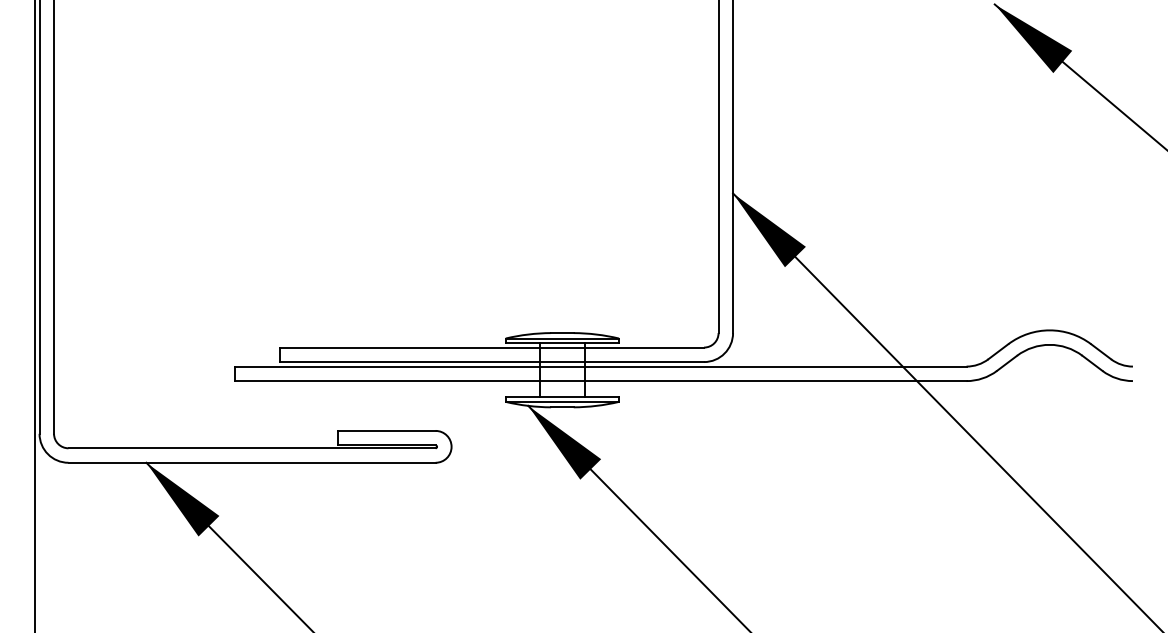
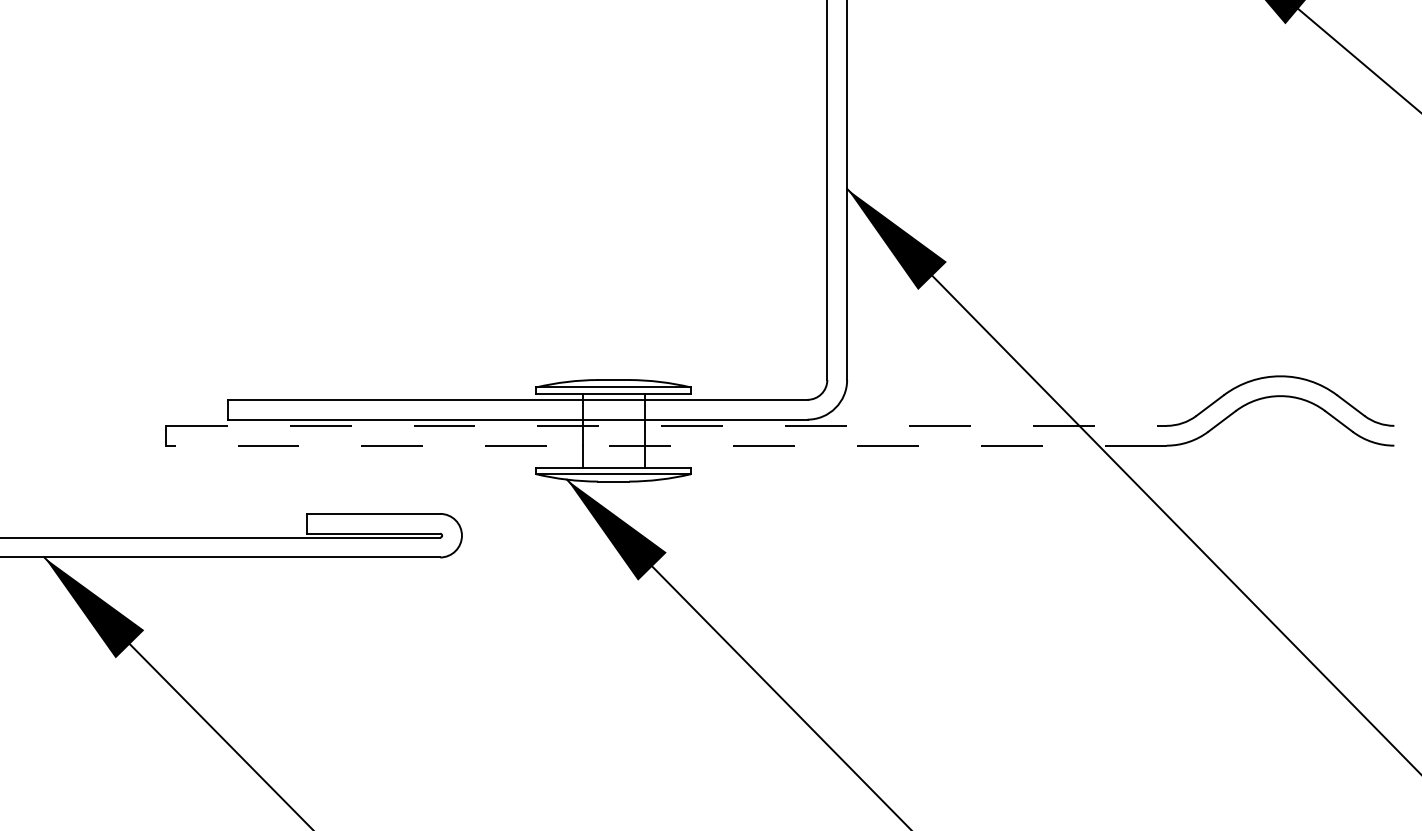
line: (600, 366) -> (665, 425), solid -> dashed
line: (600, 381) -> (665, 446), solid -> dashed

